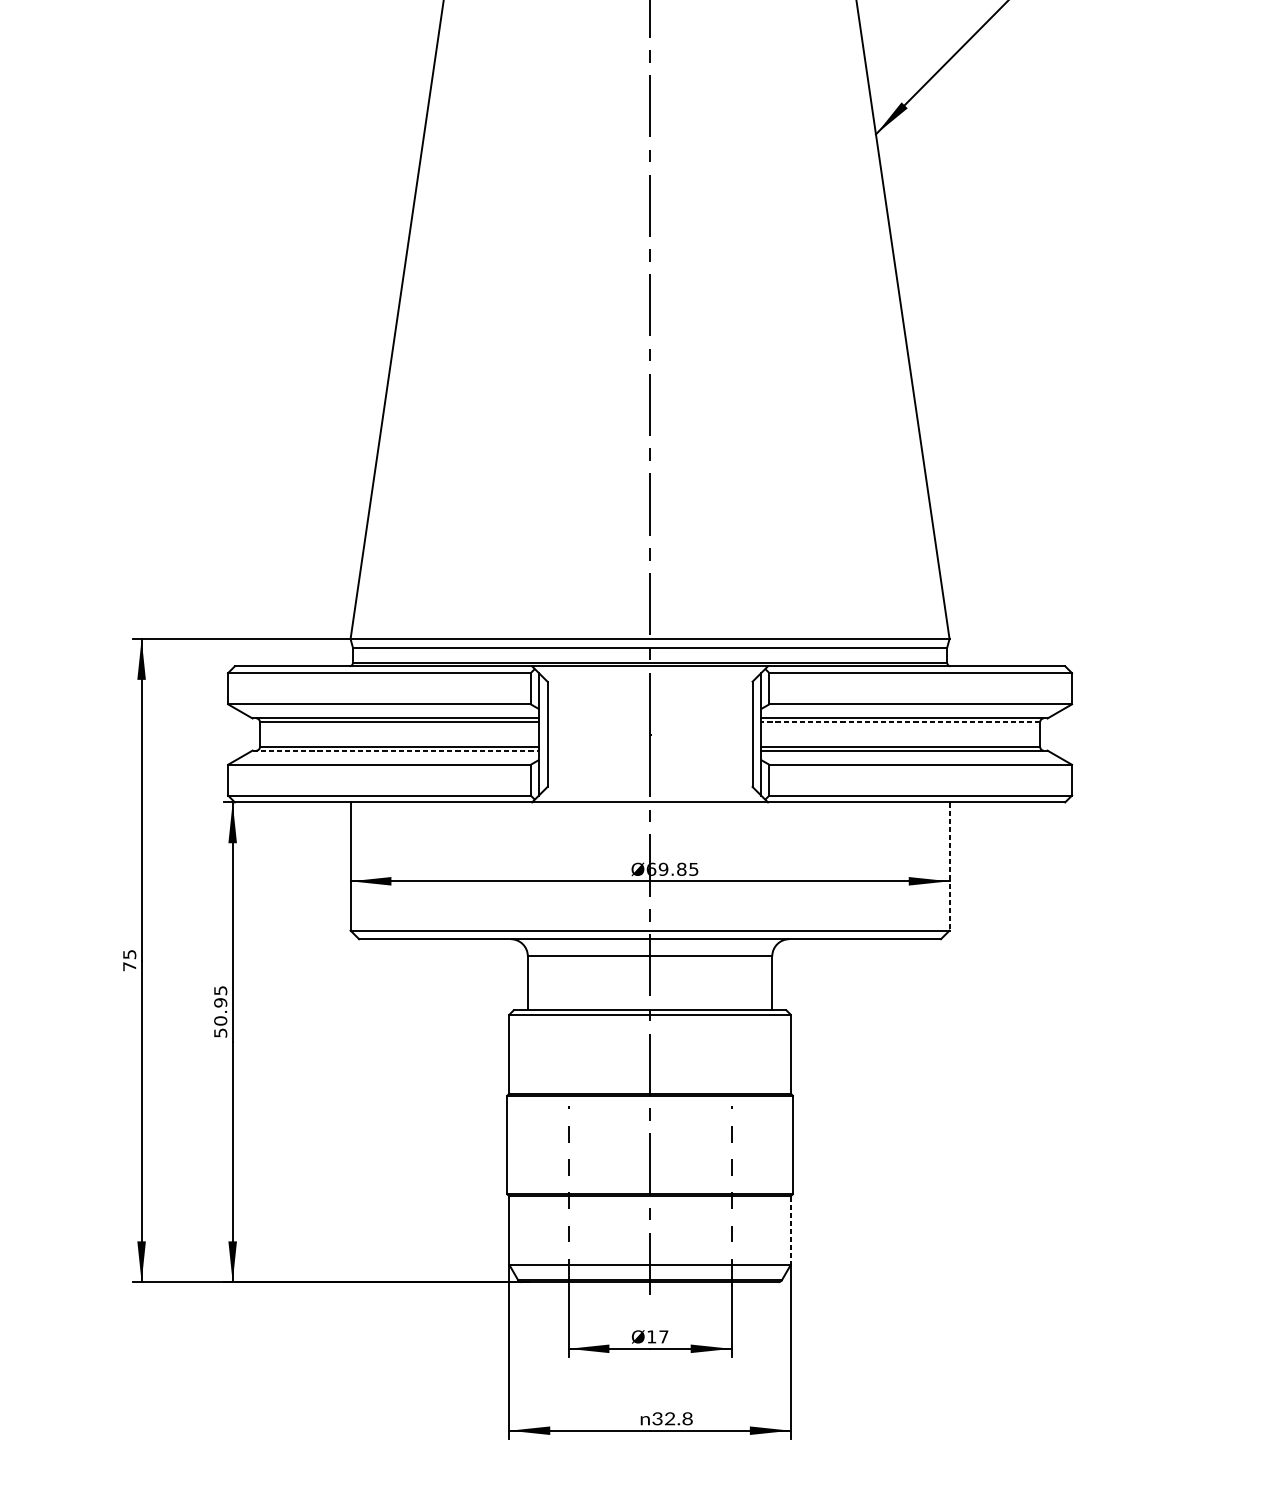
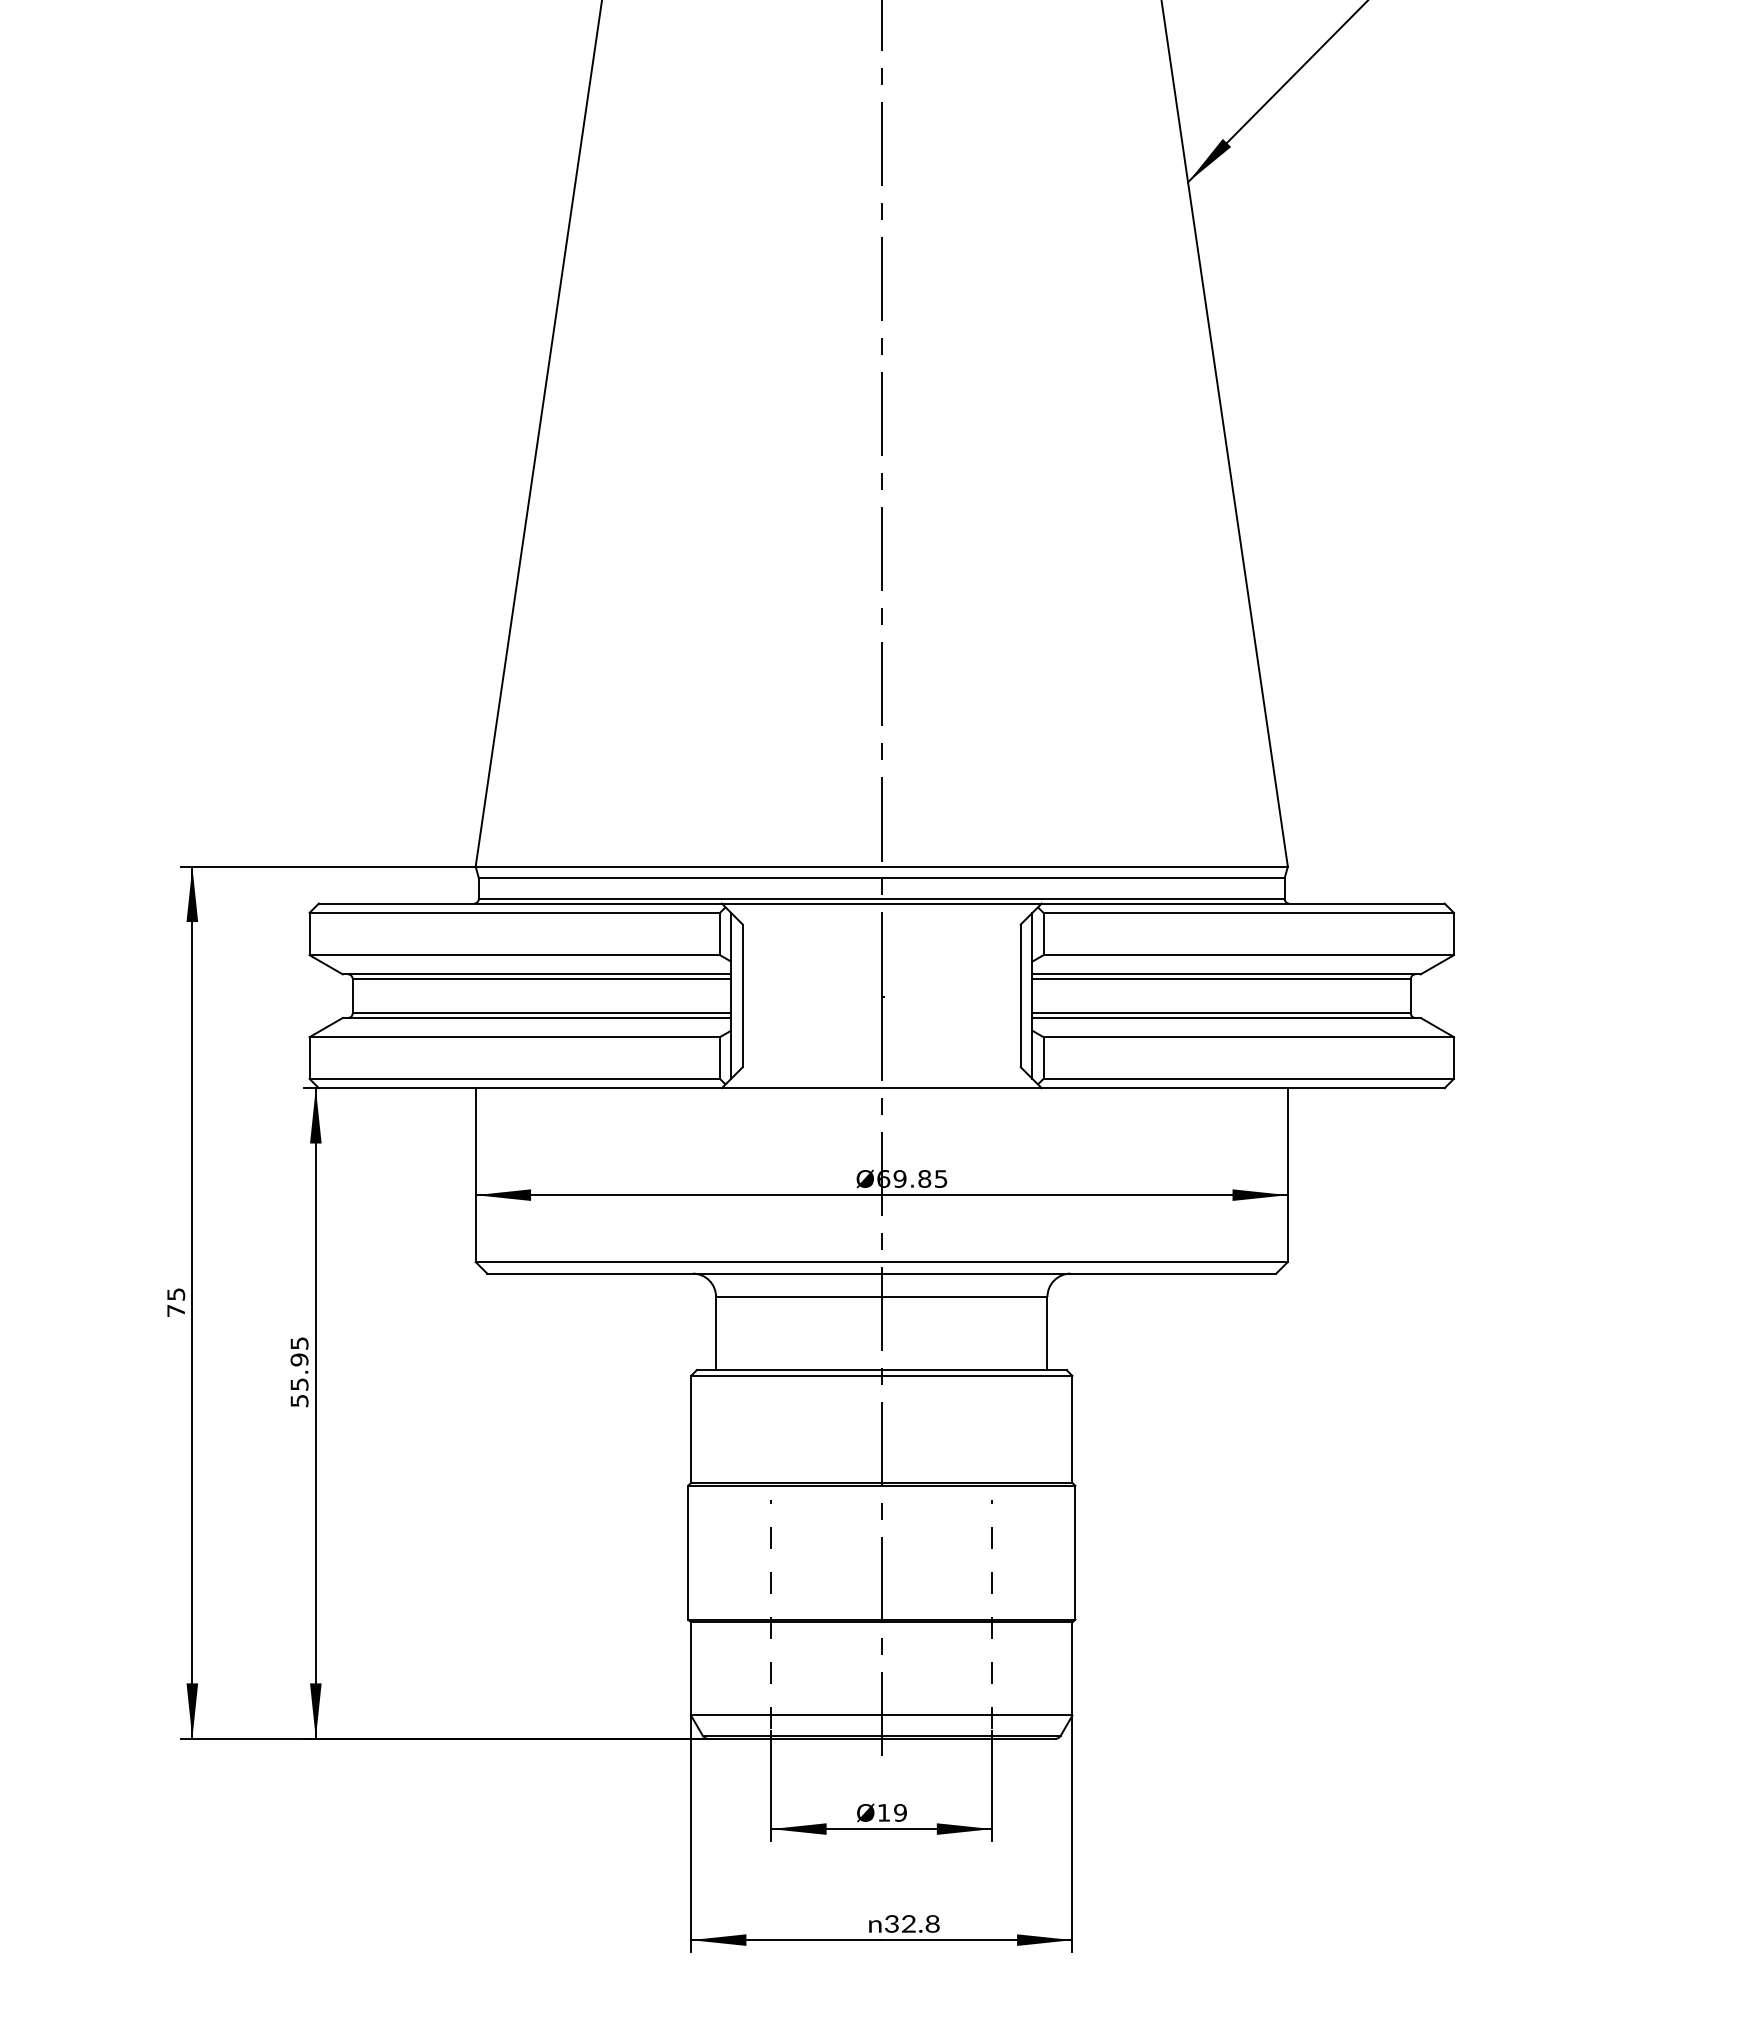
line: (900, 722) -> (1221, 979), dashed -> solid
line: (396, 750) -> (537, 1017), dashed -> solid
line: (949, 866) -> (1287, 1175), dashed -> solid
text: (220, 1020) -> (299, 1384), 50.95 -> 55.95
line: (790, 1230) -> (1072, 1668), dashed -> solid
text: (663, 1336) -> (900, 1812), Ø17 -> Ø19

